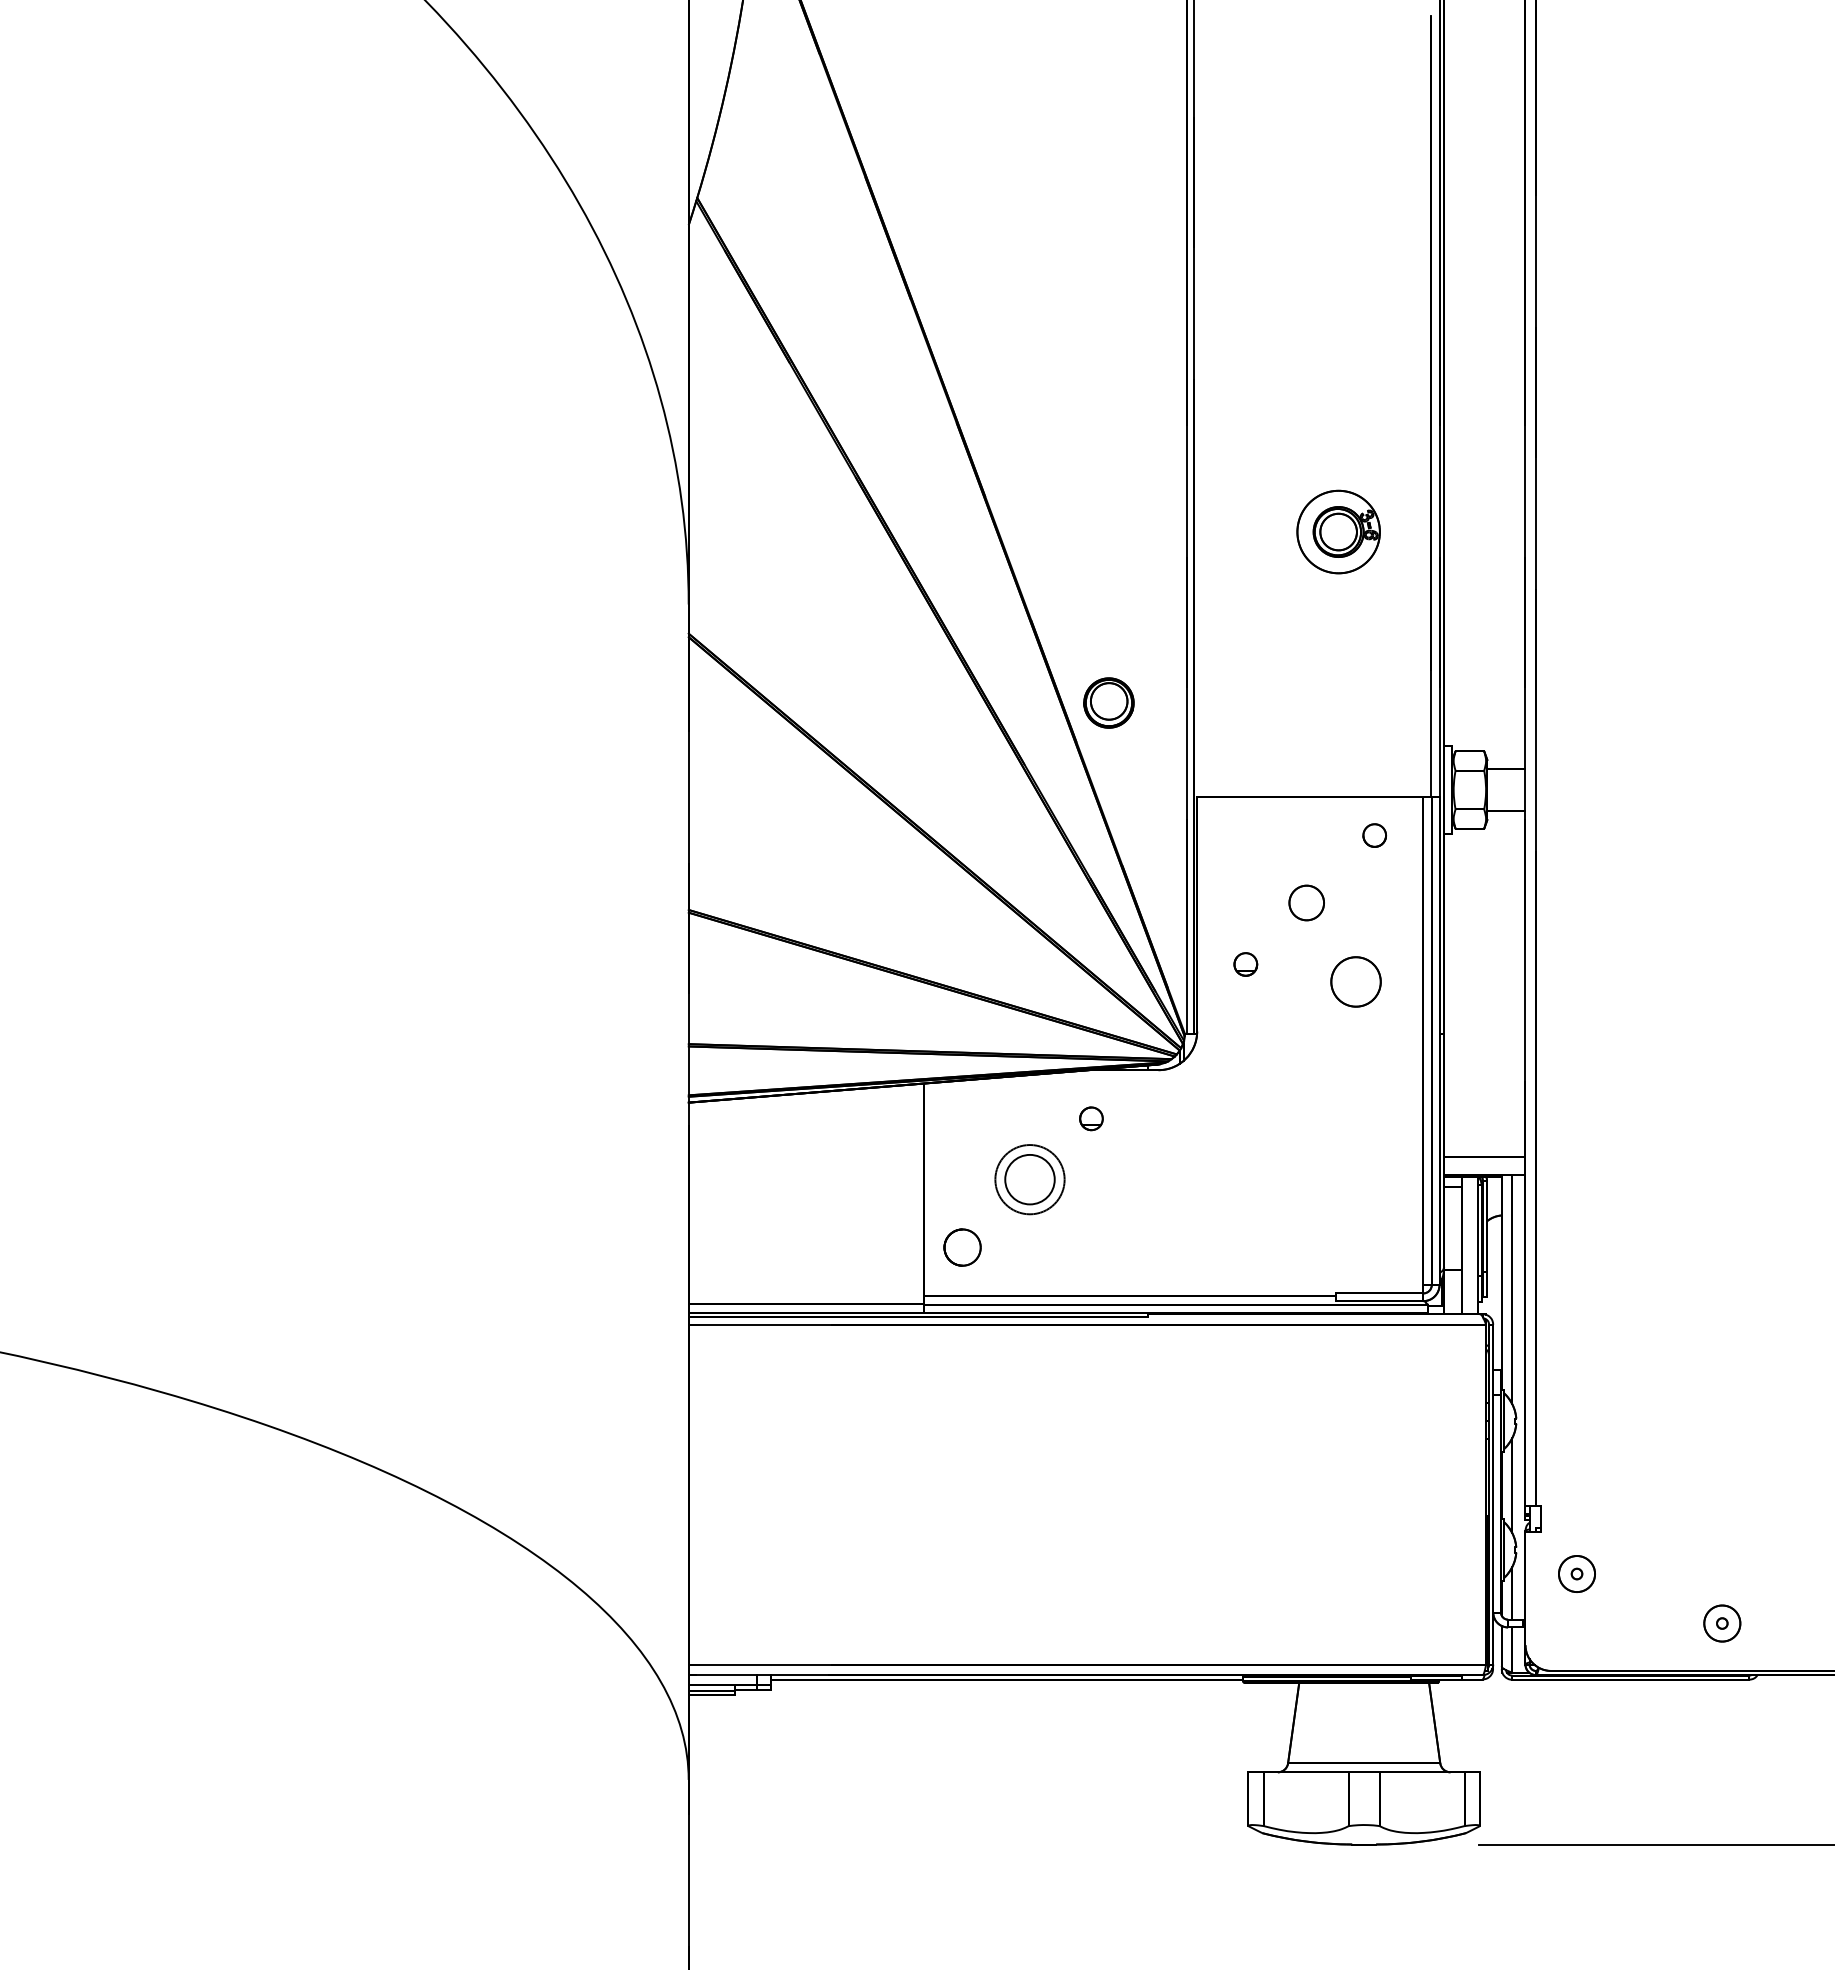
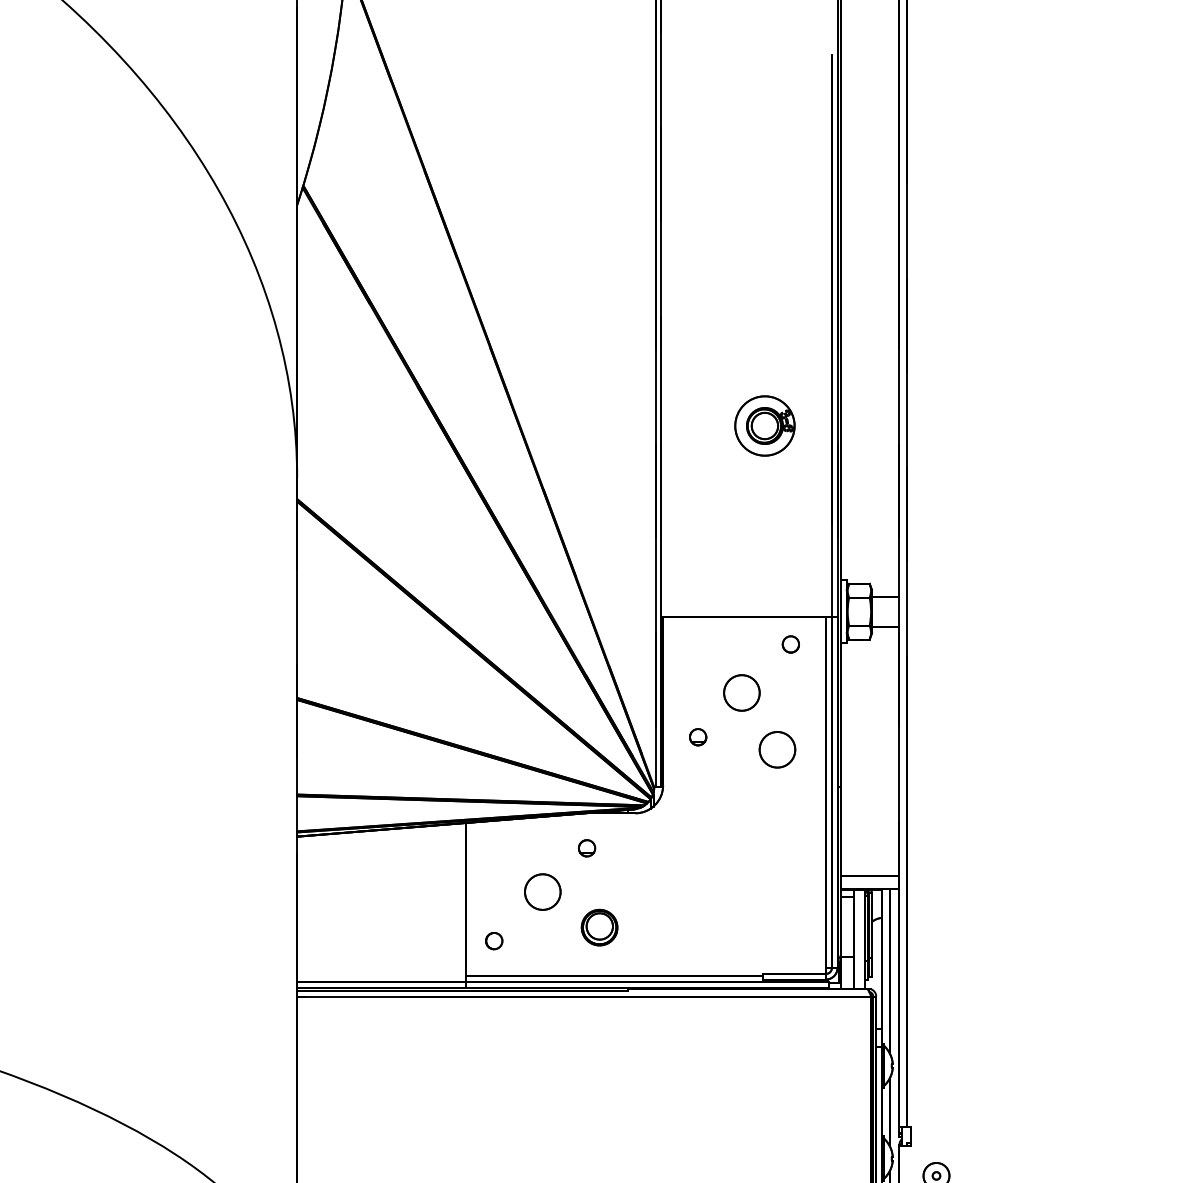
part: (1108, 702) -> (599, 927), moved
circle: (1306, 902) -> (741, 692), size x1.43
circle: (1029, 1179) -> (542, 891), size x0.71
part: (962, 1247) -> (494, 940), size x0.62

